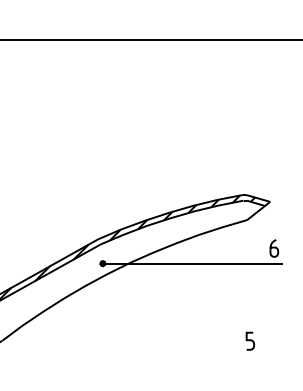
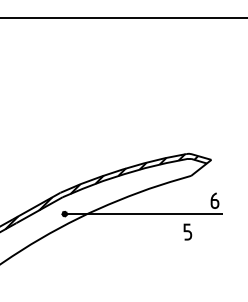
curve: (249, 340) -> (187, 231), moved

